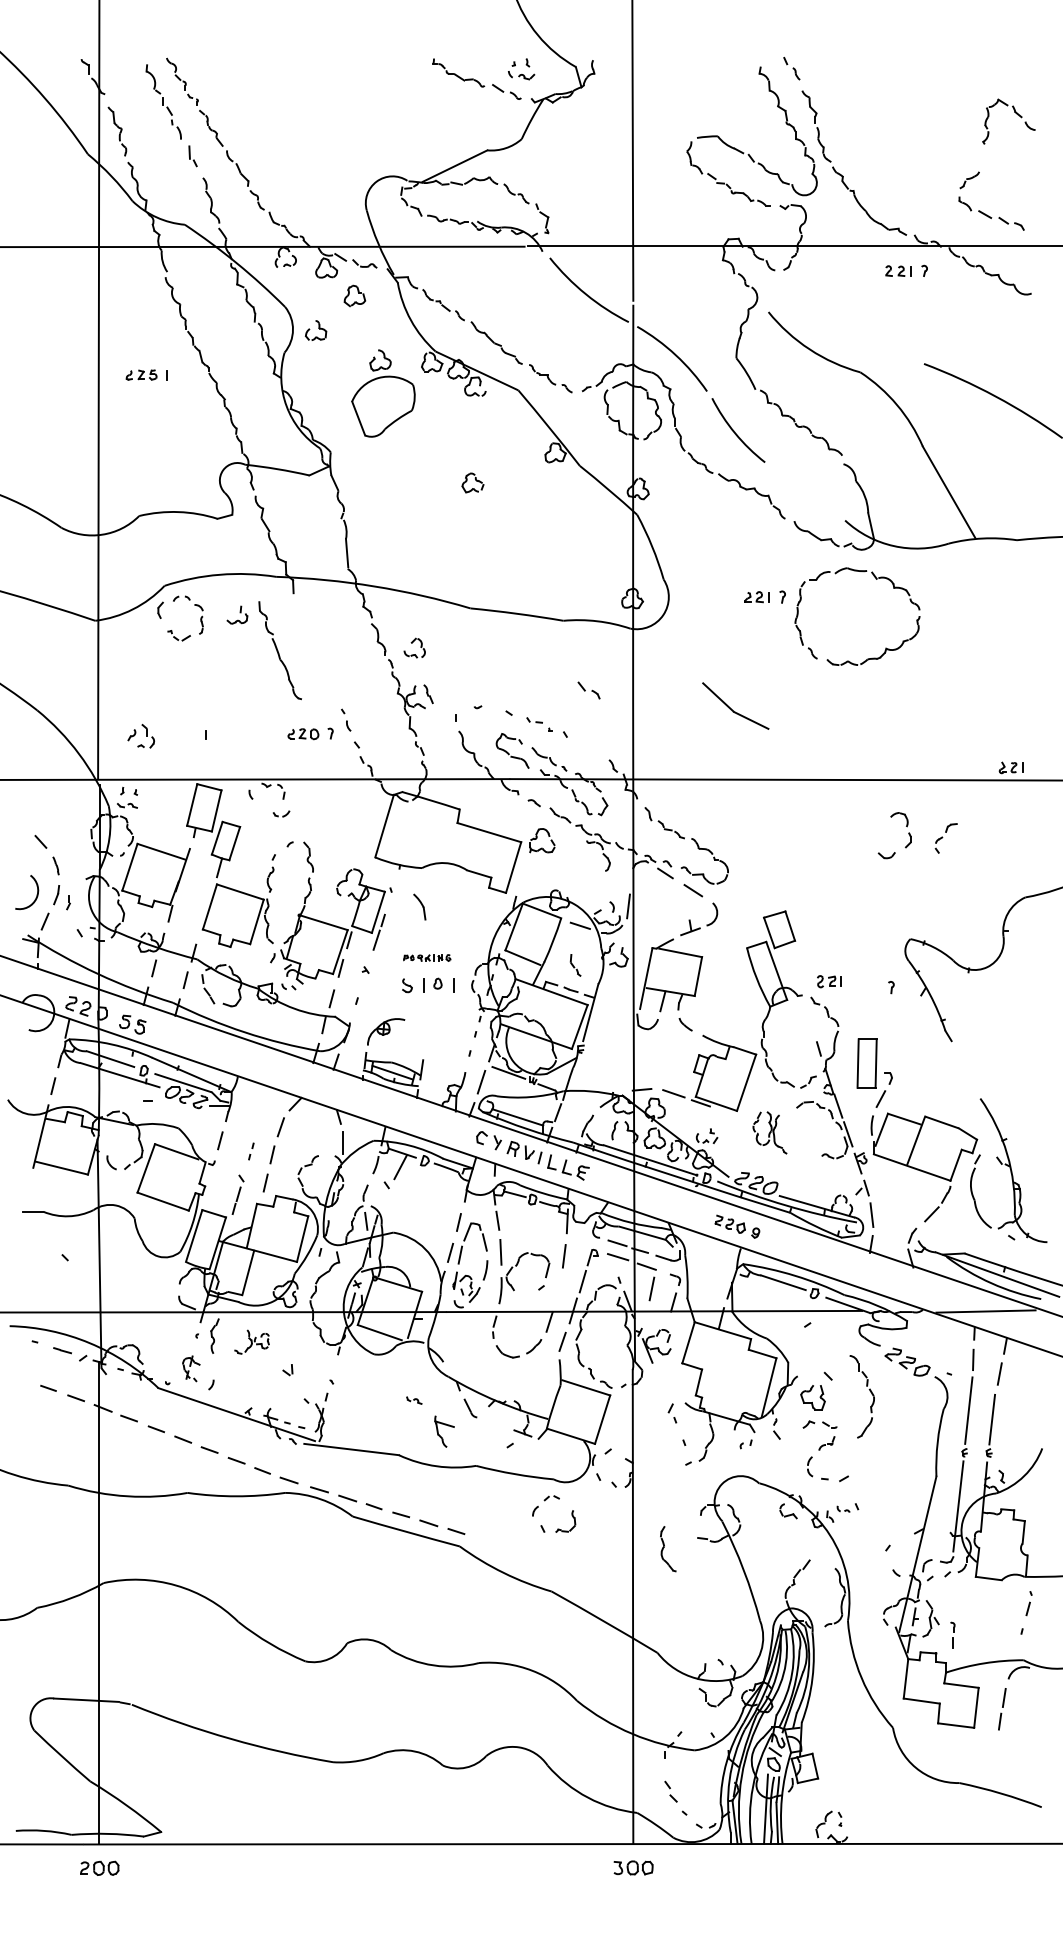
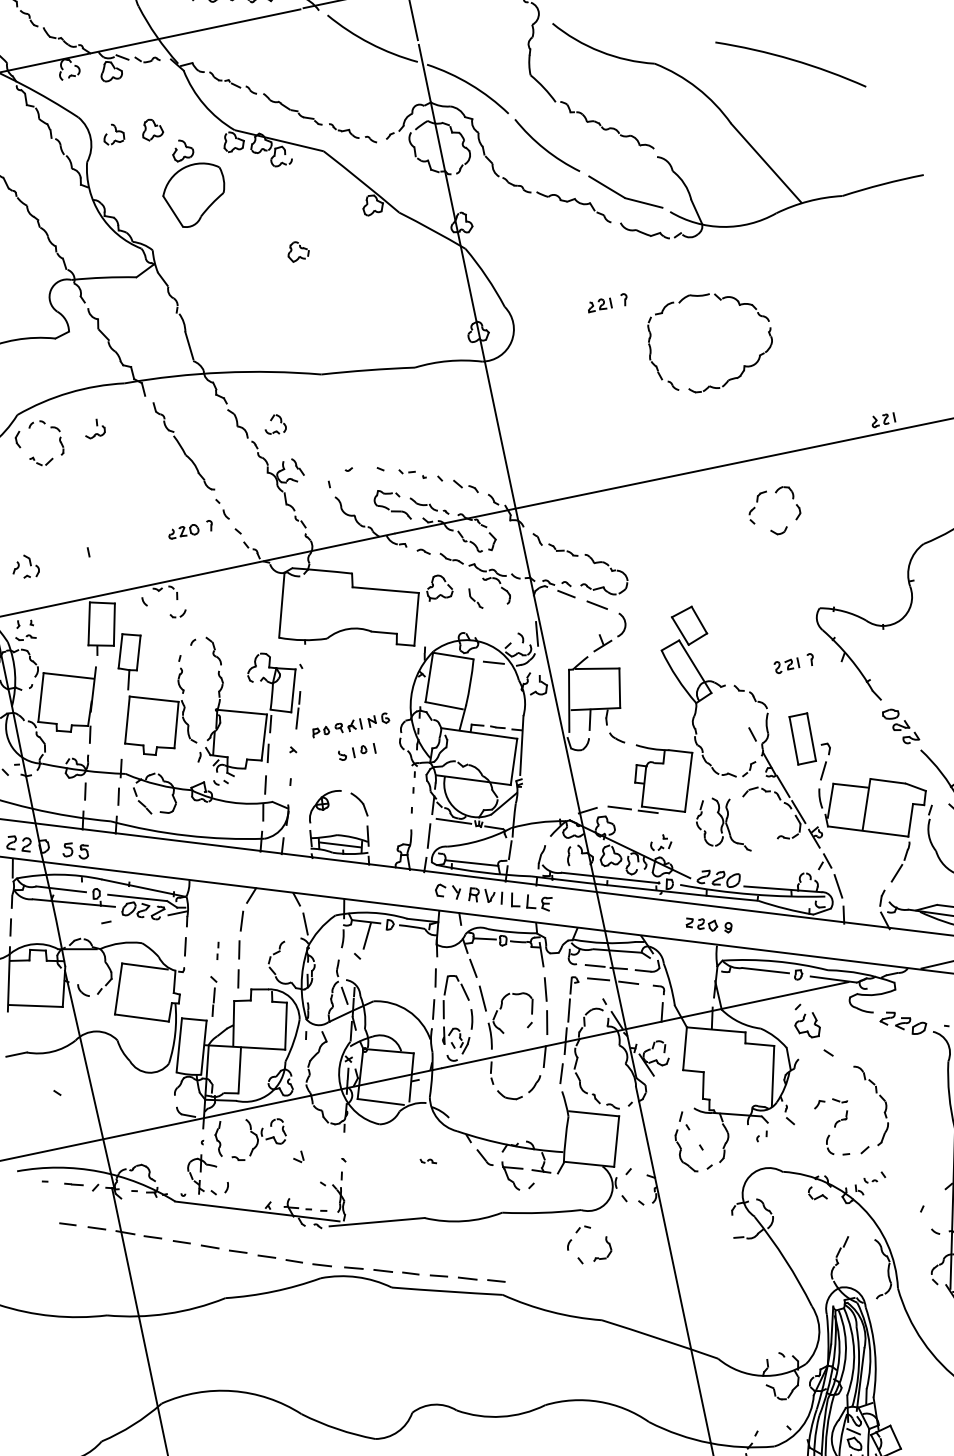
part: (354, 295) -> (151, 129), moved
part: (876, 579) -> (720, 300), moved
part: (279, 650) -> (183, 446), moved
part: (588, 690) -> (465, 486), moved
part: (735, 705) -> (625, 191), moved
part: (945, 838) -> (757, 508), moved
part: (419, 906) -> (359, 803), moved
part: (426, 957) -> (349, 725), size x1.67
part: (575, 965) -> (475, 598), moved
part: (829, 981) -> (786, 665), moved
part: (427, 985) -> (356, 752), size x0.71
part: (965, 1071) -> (900, 726), added
part: (769, 1132) -> (721, 826), size x1.43
line: (651, 1288) -> (546, 1022), moved
part: (251, 1341) -> (256, 1136), size x1.67
part: (191, 1368) -> (203, 1175), size x1.67
part: (870, 1392) -> (881, 1098), moved
part: (812, 1397) -> (806, 1026), moved
part: (444, 1431) -> (514, 1175), moved
part: (668, 1549) -> (686, 1151), moved

